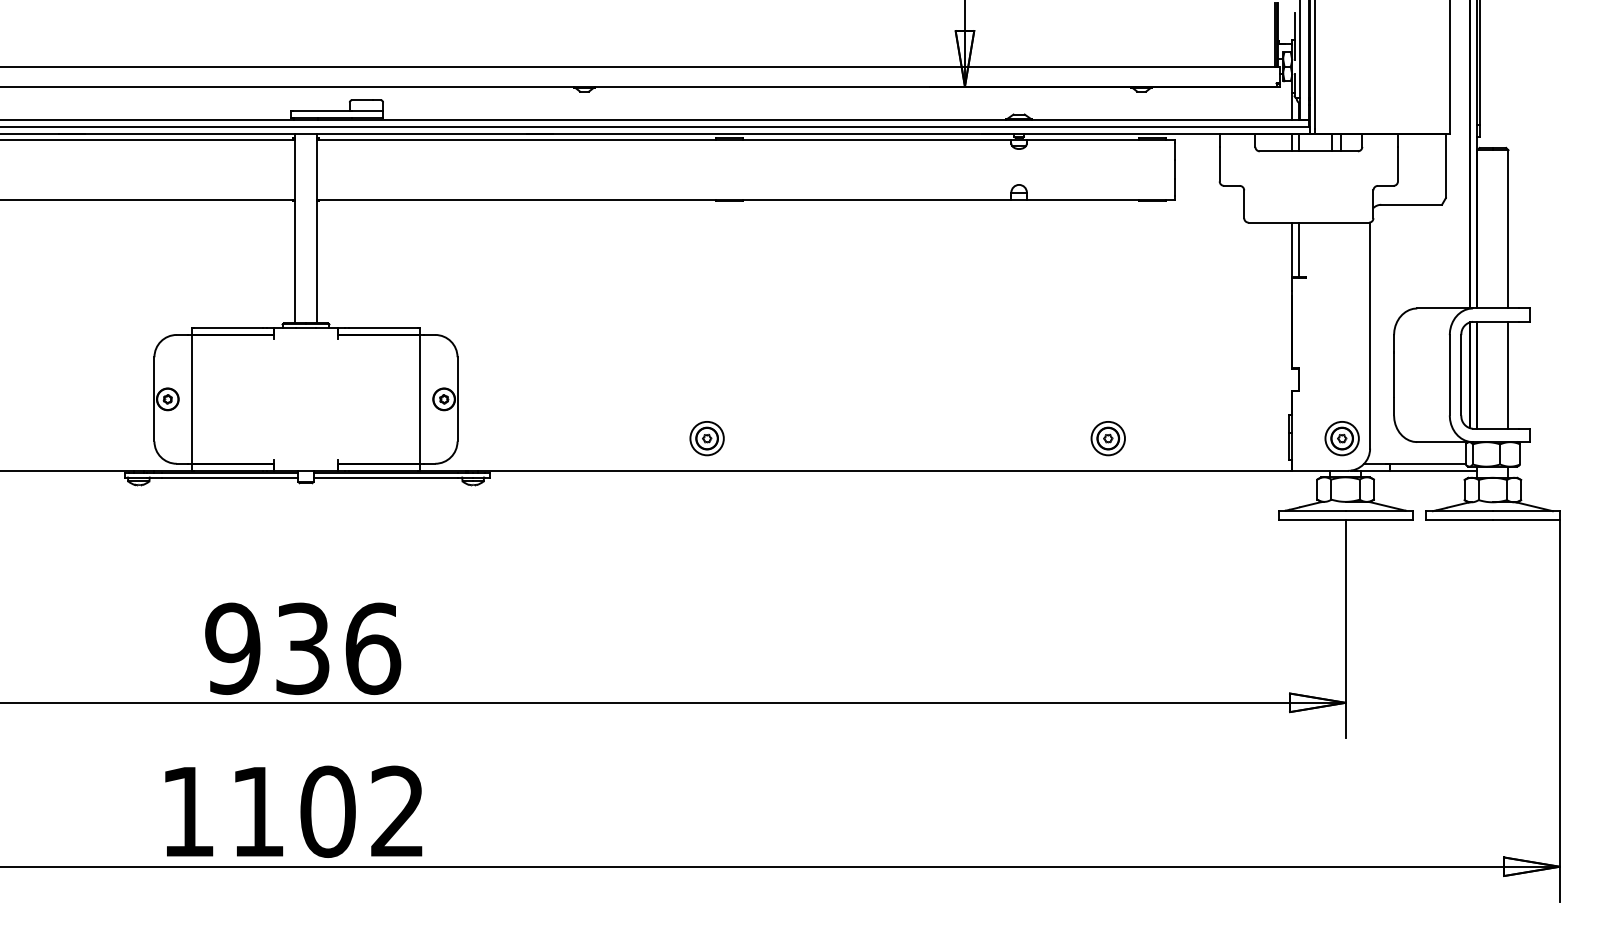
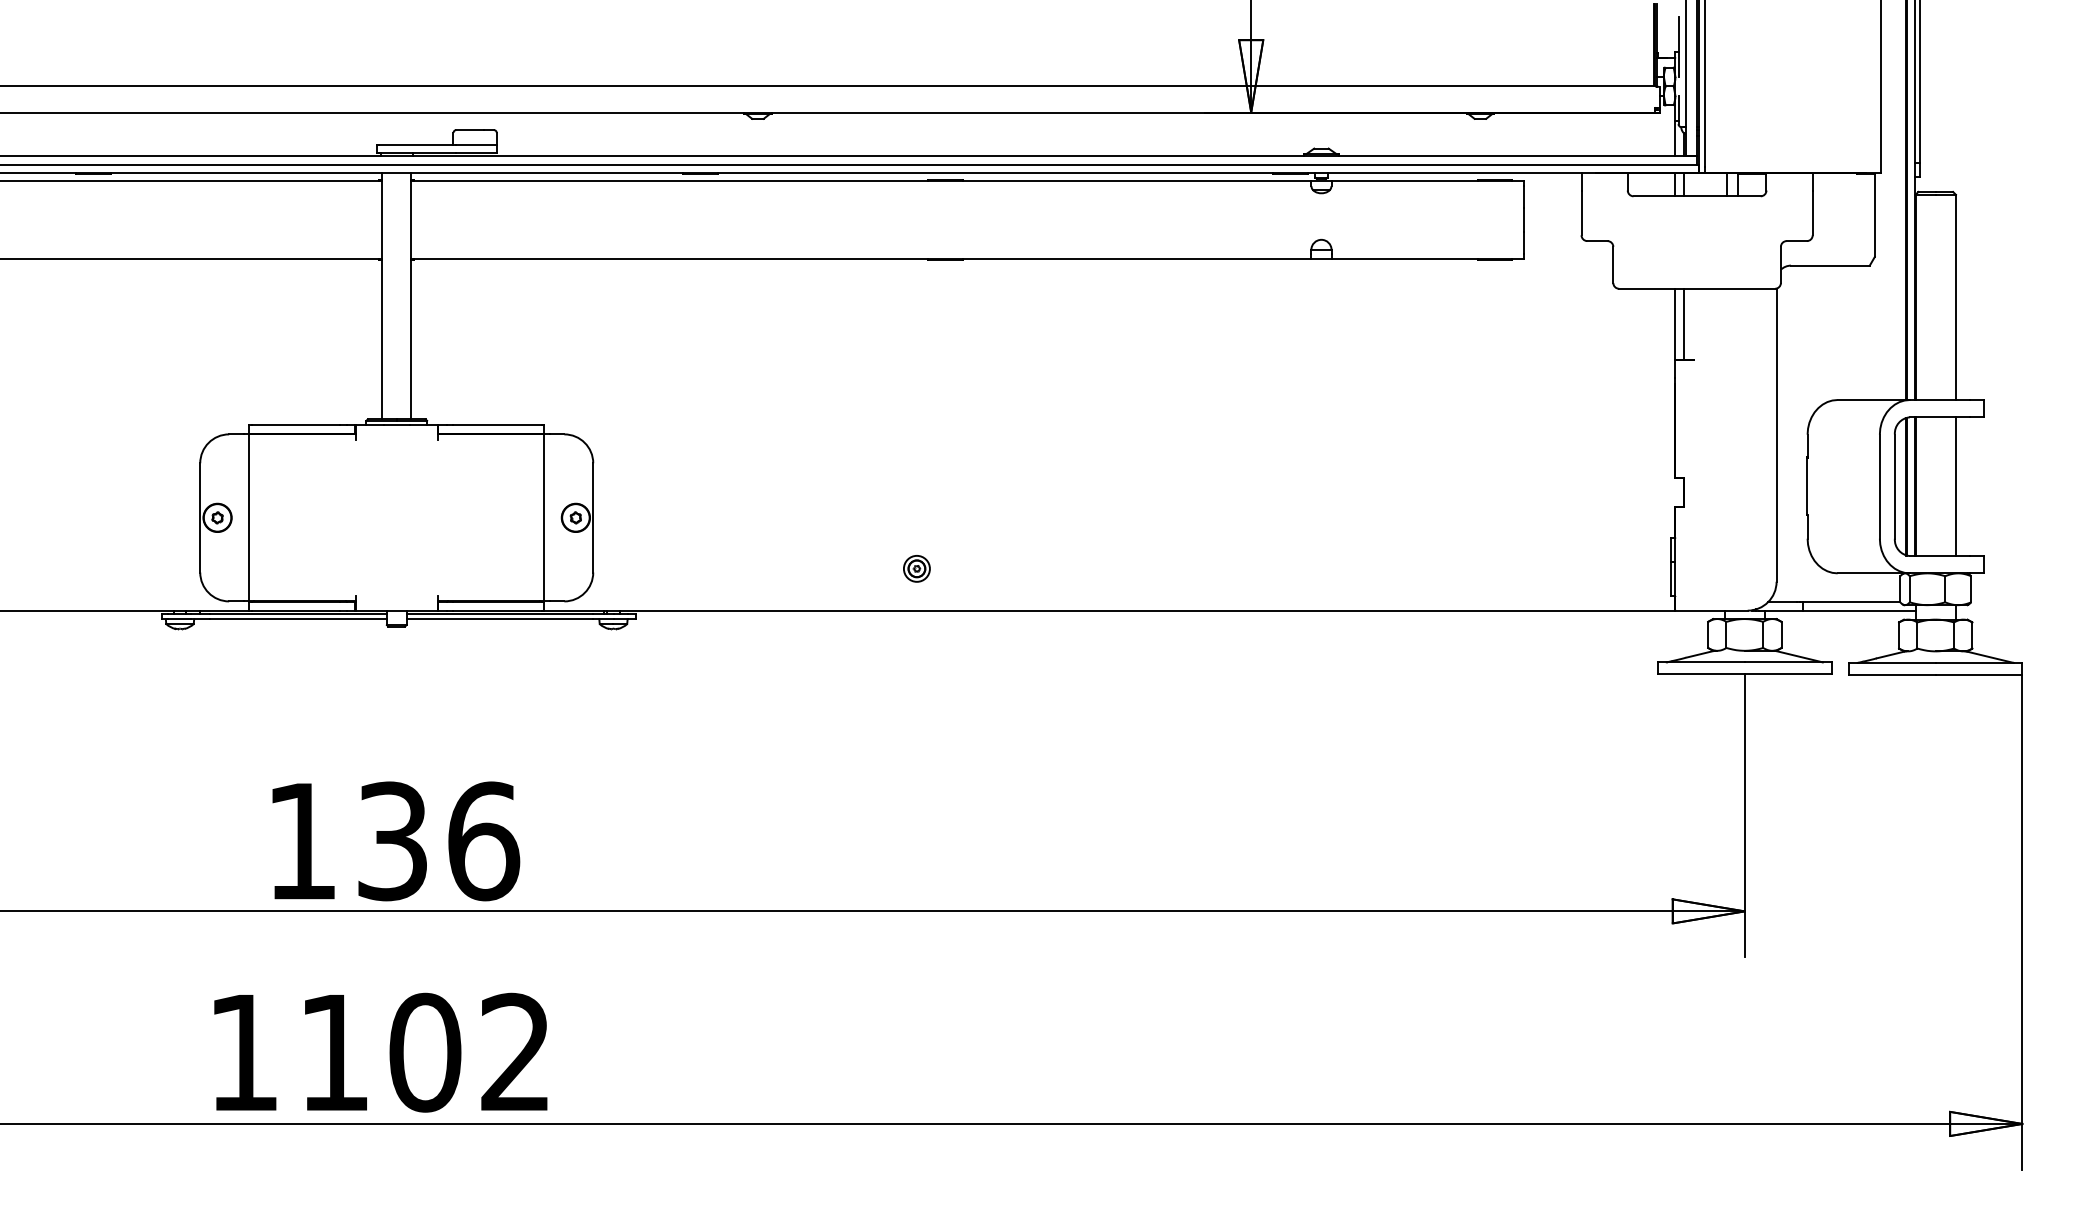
part: (706, 438) -> (916, 568), size x0.6
part: (1107, 438) -> (1436, 568), removed
part: (1341, 438) -> (1739, 568), removed
text: (232, 648) -> (301, 841), 936 -> 136

